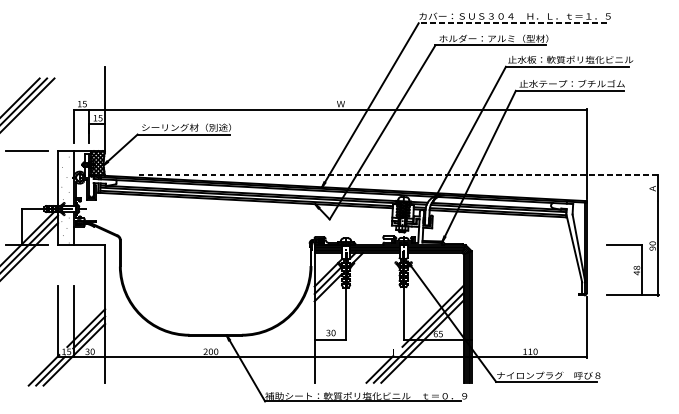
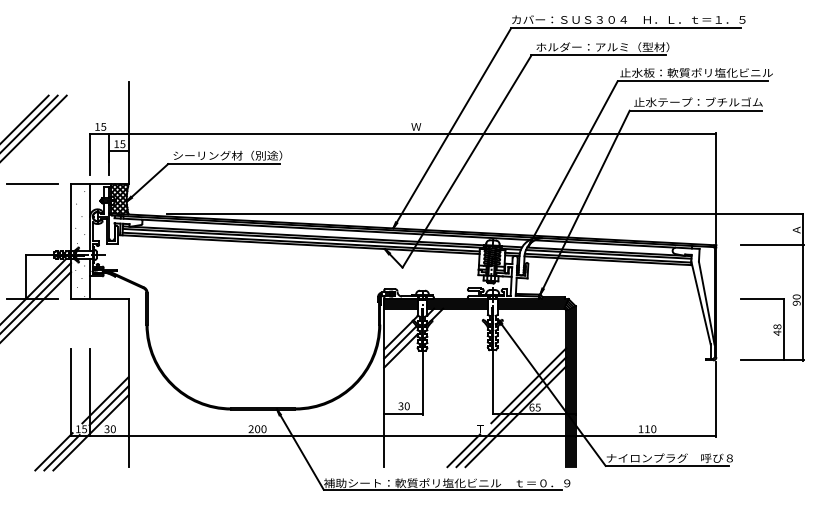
line: (513, 23) -> (626, 28), dashed -> solid
line: (396, 175) -> (484, 213), dashed -> solid
line: (632, 201) -> (772, 245), added

